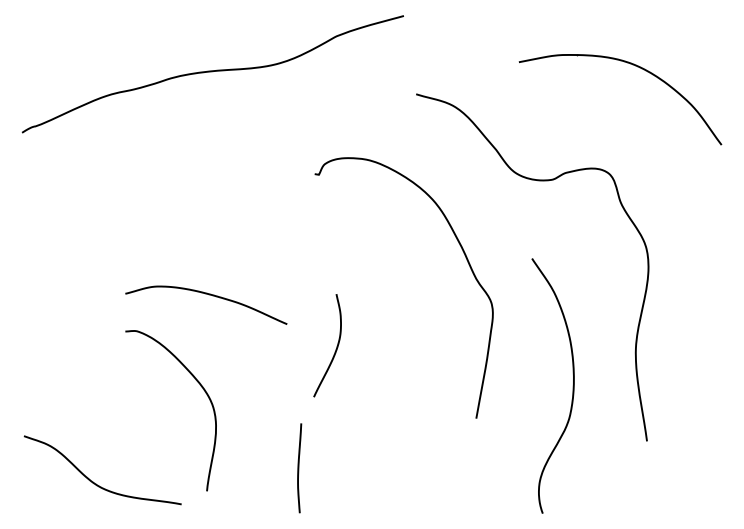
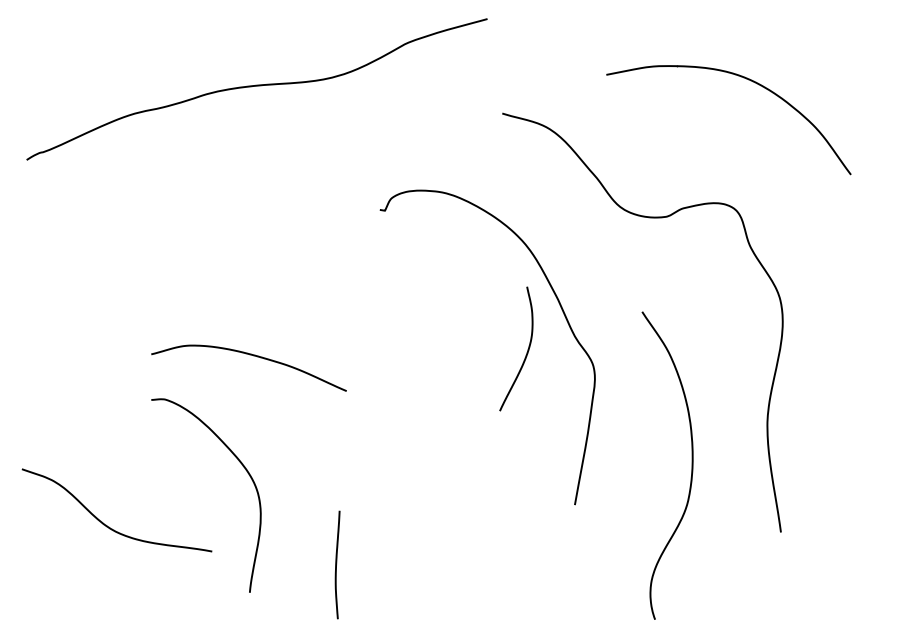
part: (632, 65) -> (743, 78), moved
curve: (335, 348) -> (526, 352), moved
curve: (299, 467) -> (337, 563), moved
curve: (94, 481) -> (106, 524), moved

